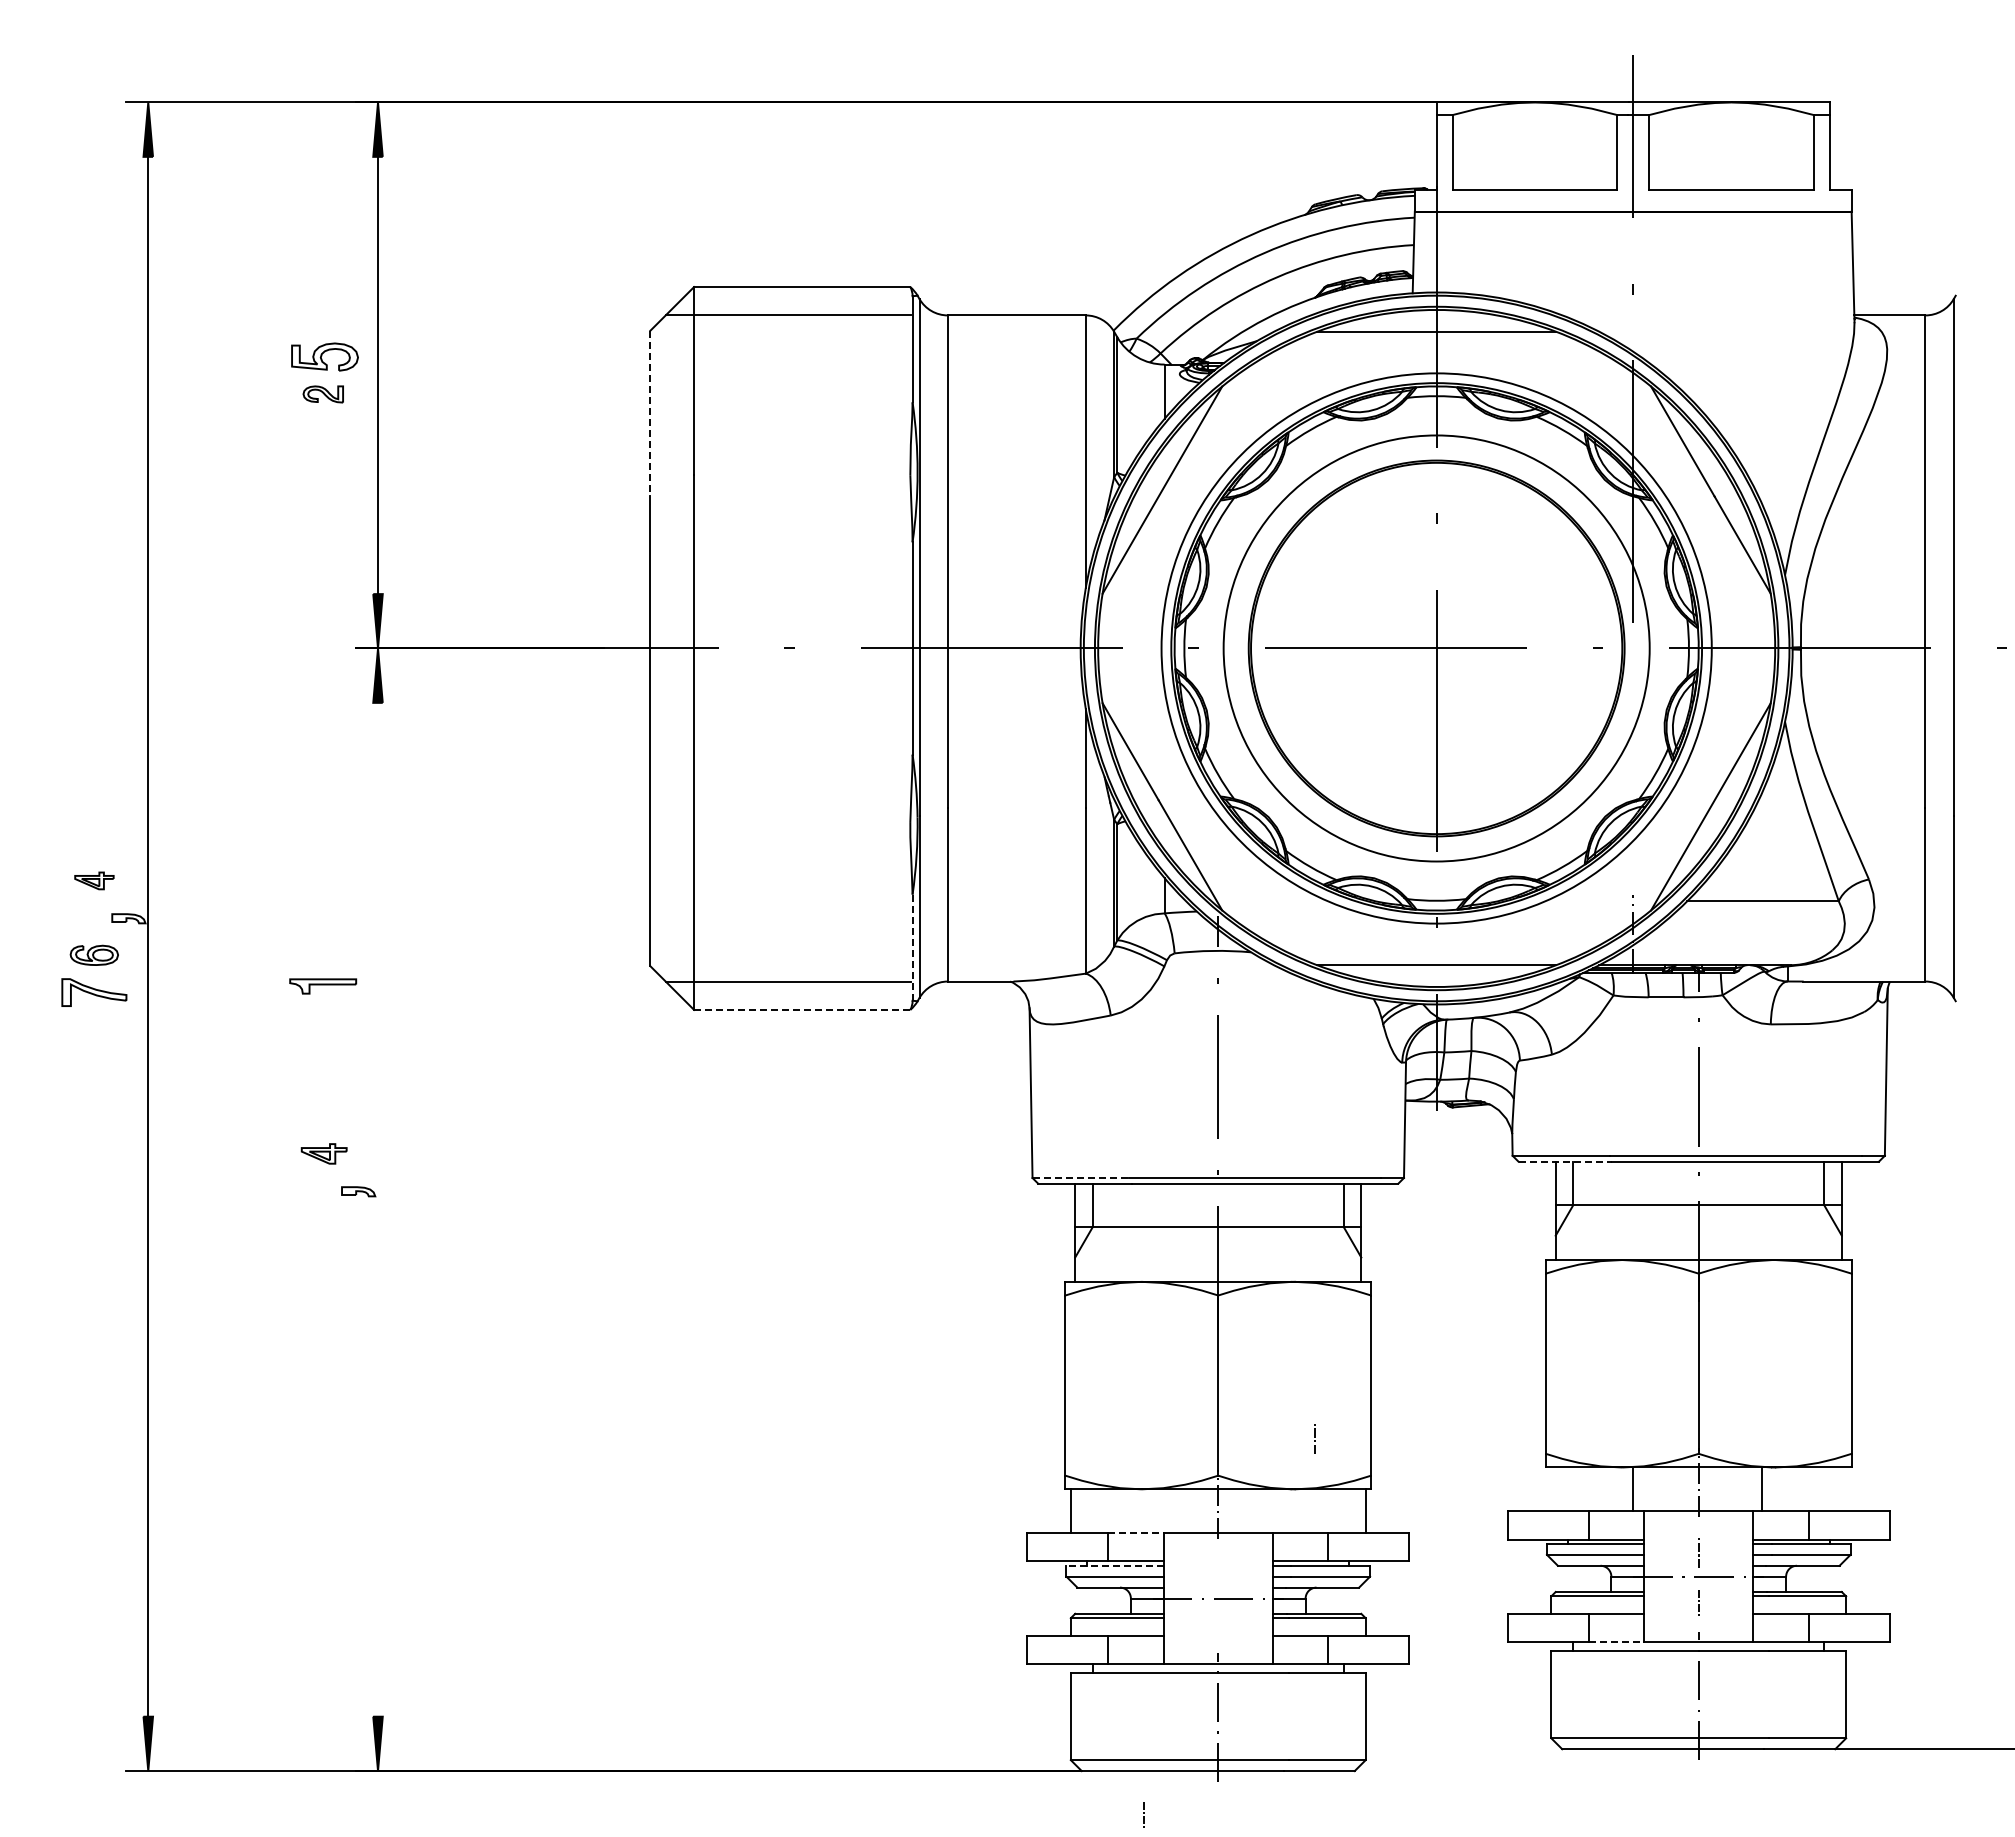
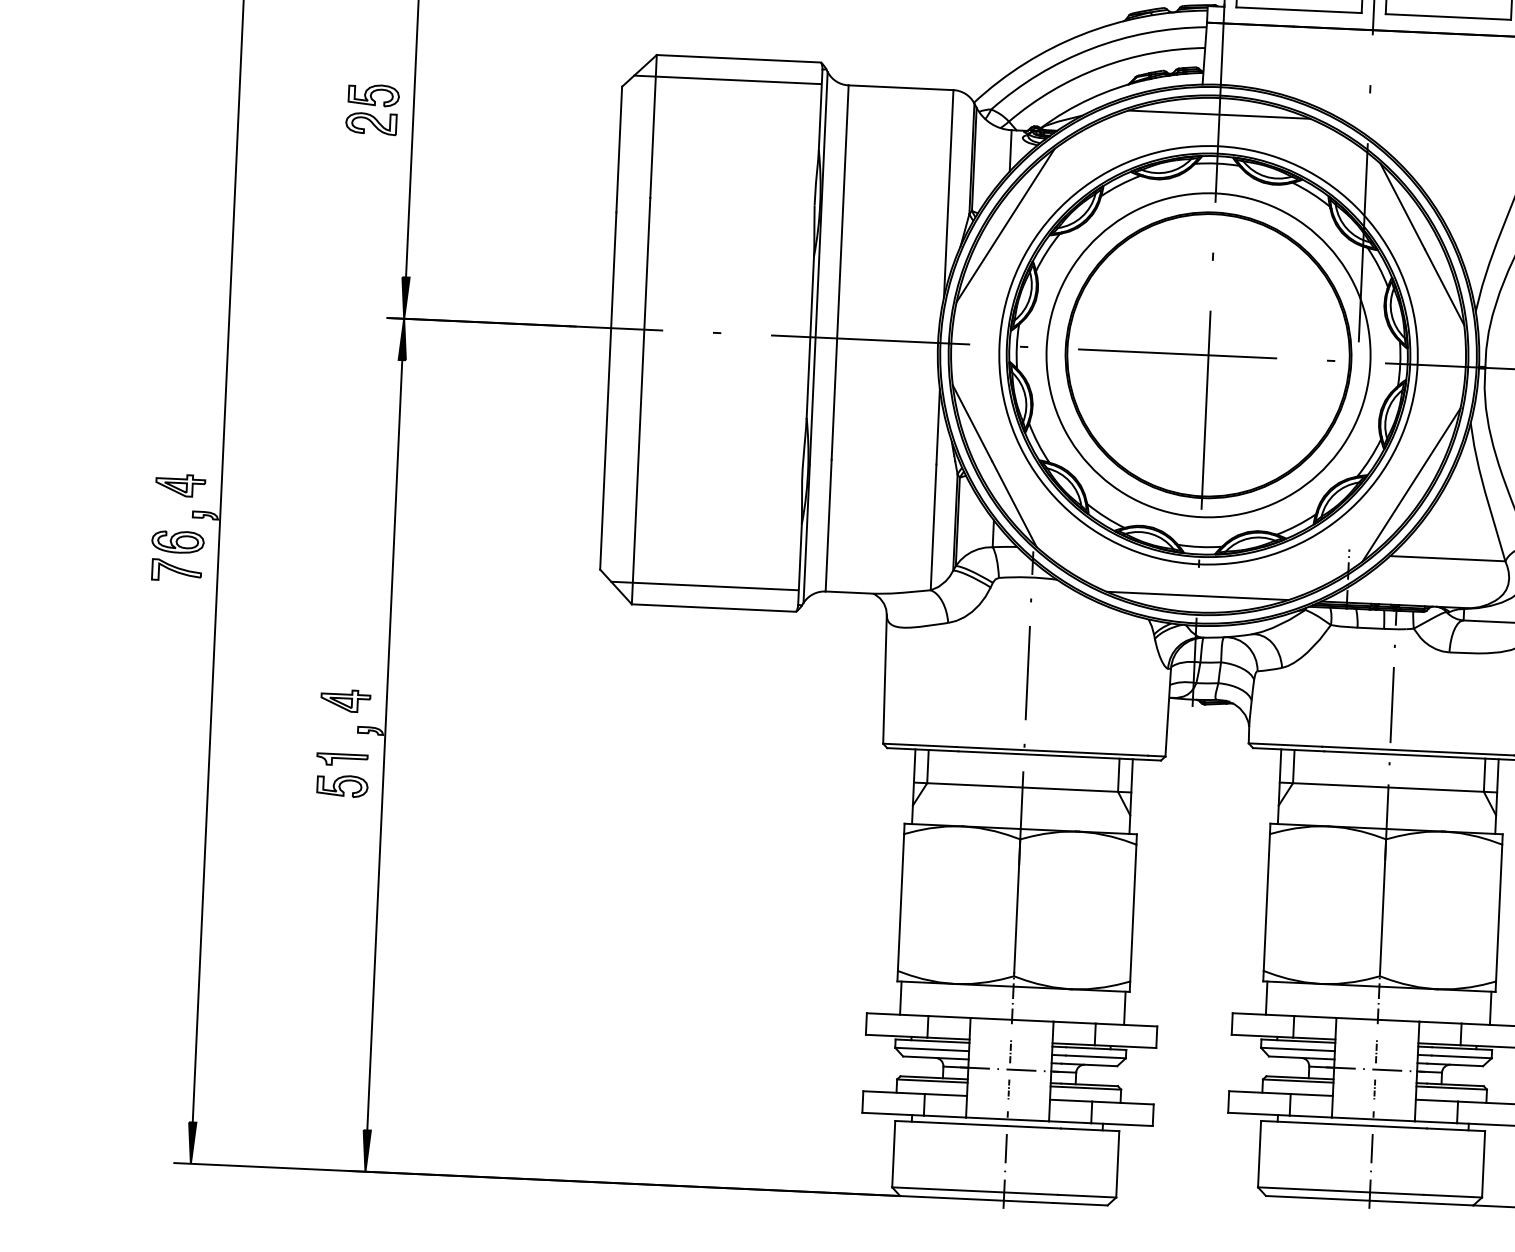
part: (323, 394) -> (371, 123), size x1.67
line: (650, 413) -> (619, 149), dashed -> solid
part: (94, 880) -> (180, 485), size x1.67
line: (912, 948) -> (799, 565), dashed -> solid
part: (94, 955) -> (178, 542), size x1.43
part: (323, 986) -> (342, 759), moved
line: (801, 1009) -> (713, 607), dashed -> solid
part: (324, 1153) -> (346, 700), size x1.43
line: (1565, 1161) -> (1288, 749), dashed -> solid
line: (1081, 1178) -> (920, 745), dashed -> solid
line: (378, 1209) -> (385, 745), added
part: (324, 1265) -> (342, 785), added
line: (1314, 1437) -> (1010, 1050), moved
line: (1633, 1489) -> (1266, 998), moved
line: (1762, 1489) -> (1490, 1008), moved
line: (1135, 1533) -> (949, 1017), dashed -> solid
line: (1115, 1565) -> (932, 1040), dashed -> solid
line: (1616, 1642) -> (1310, 1116), dashed -> solid
line: (1143, 1813) -> (1008, 1088), moved

